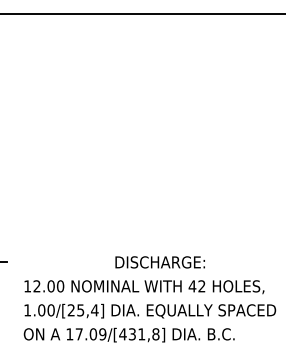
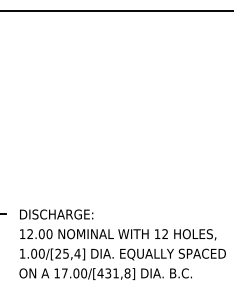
text: (159, 262) -> (56, 214), moved
text: (192, 286) -> (157, 234), 42 -> 12
text: (102, 334) -> (83, 273), 17.09/[431,8] -> 17.00/[431,8]

